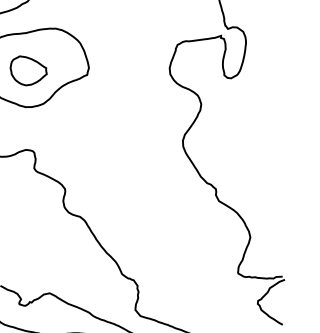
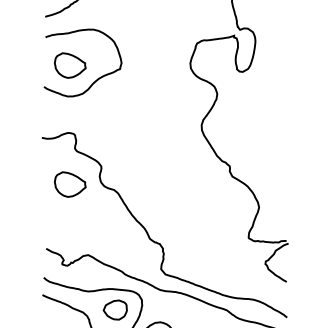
part: (28, 210) -> (70, 184), added

